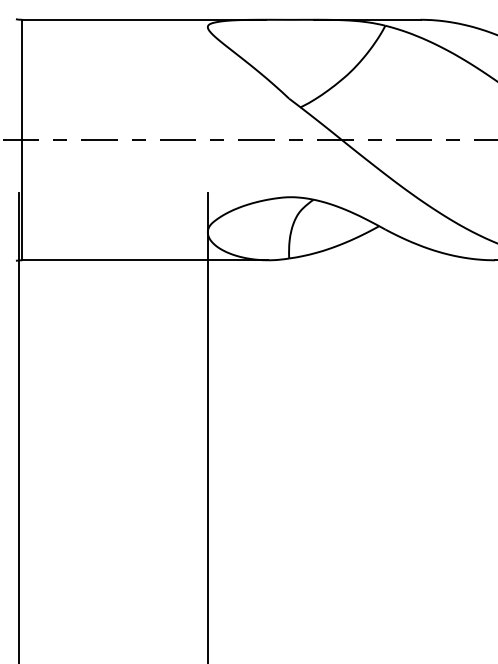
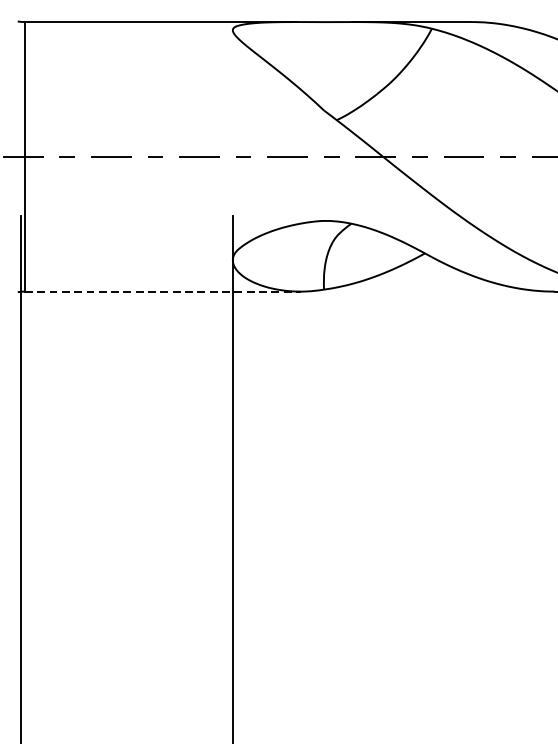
line: (145, 260) -> (162, 291), solid -> dashed

